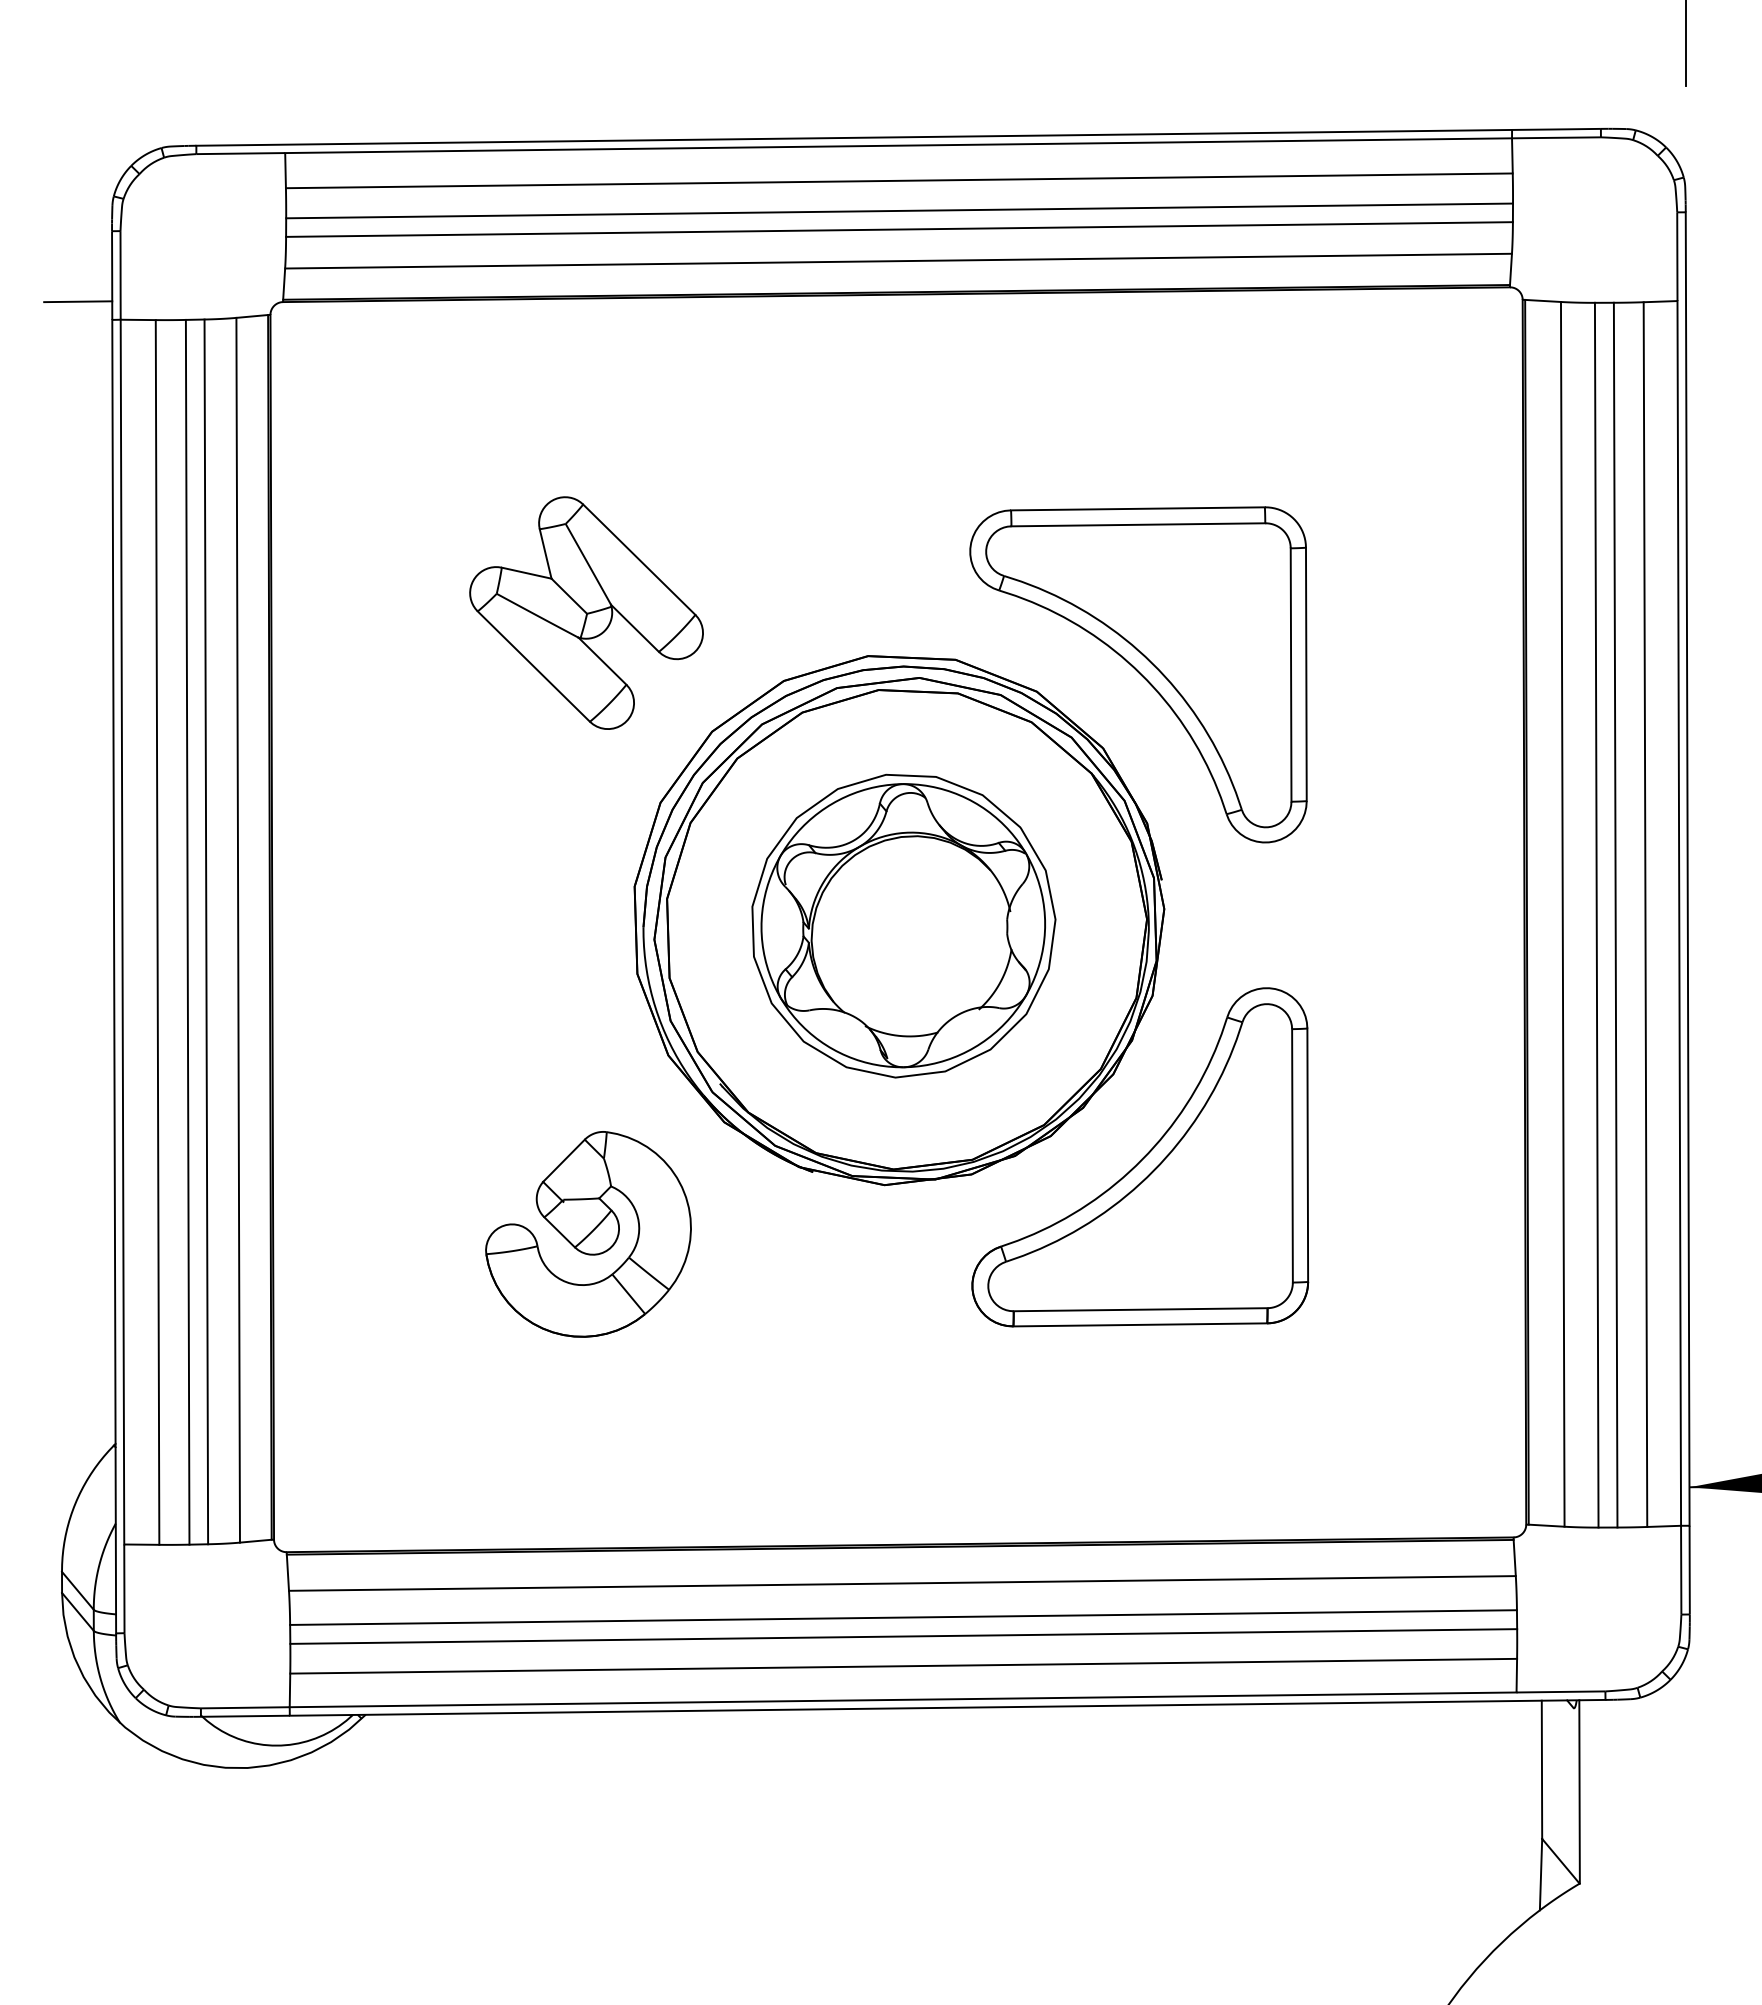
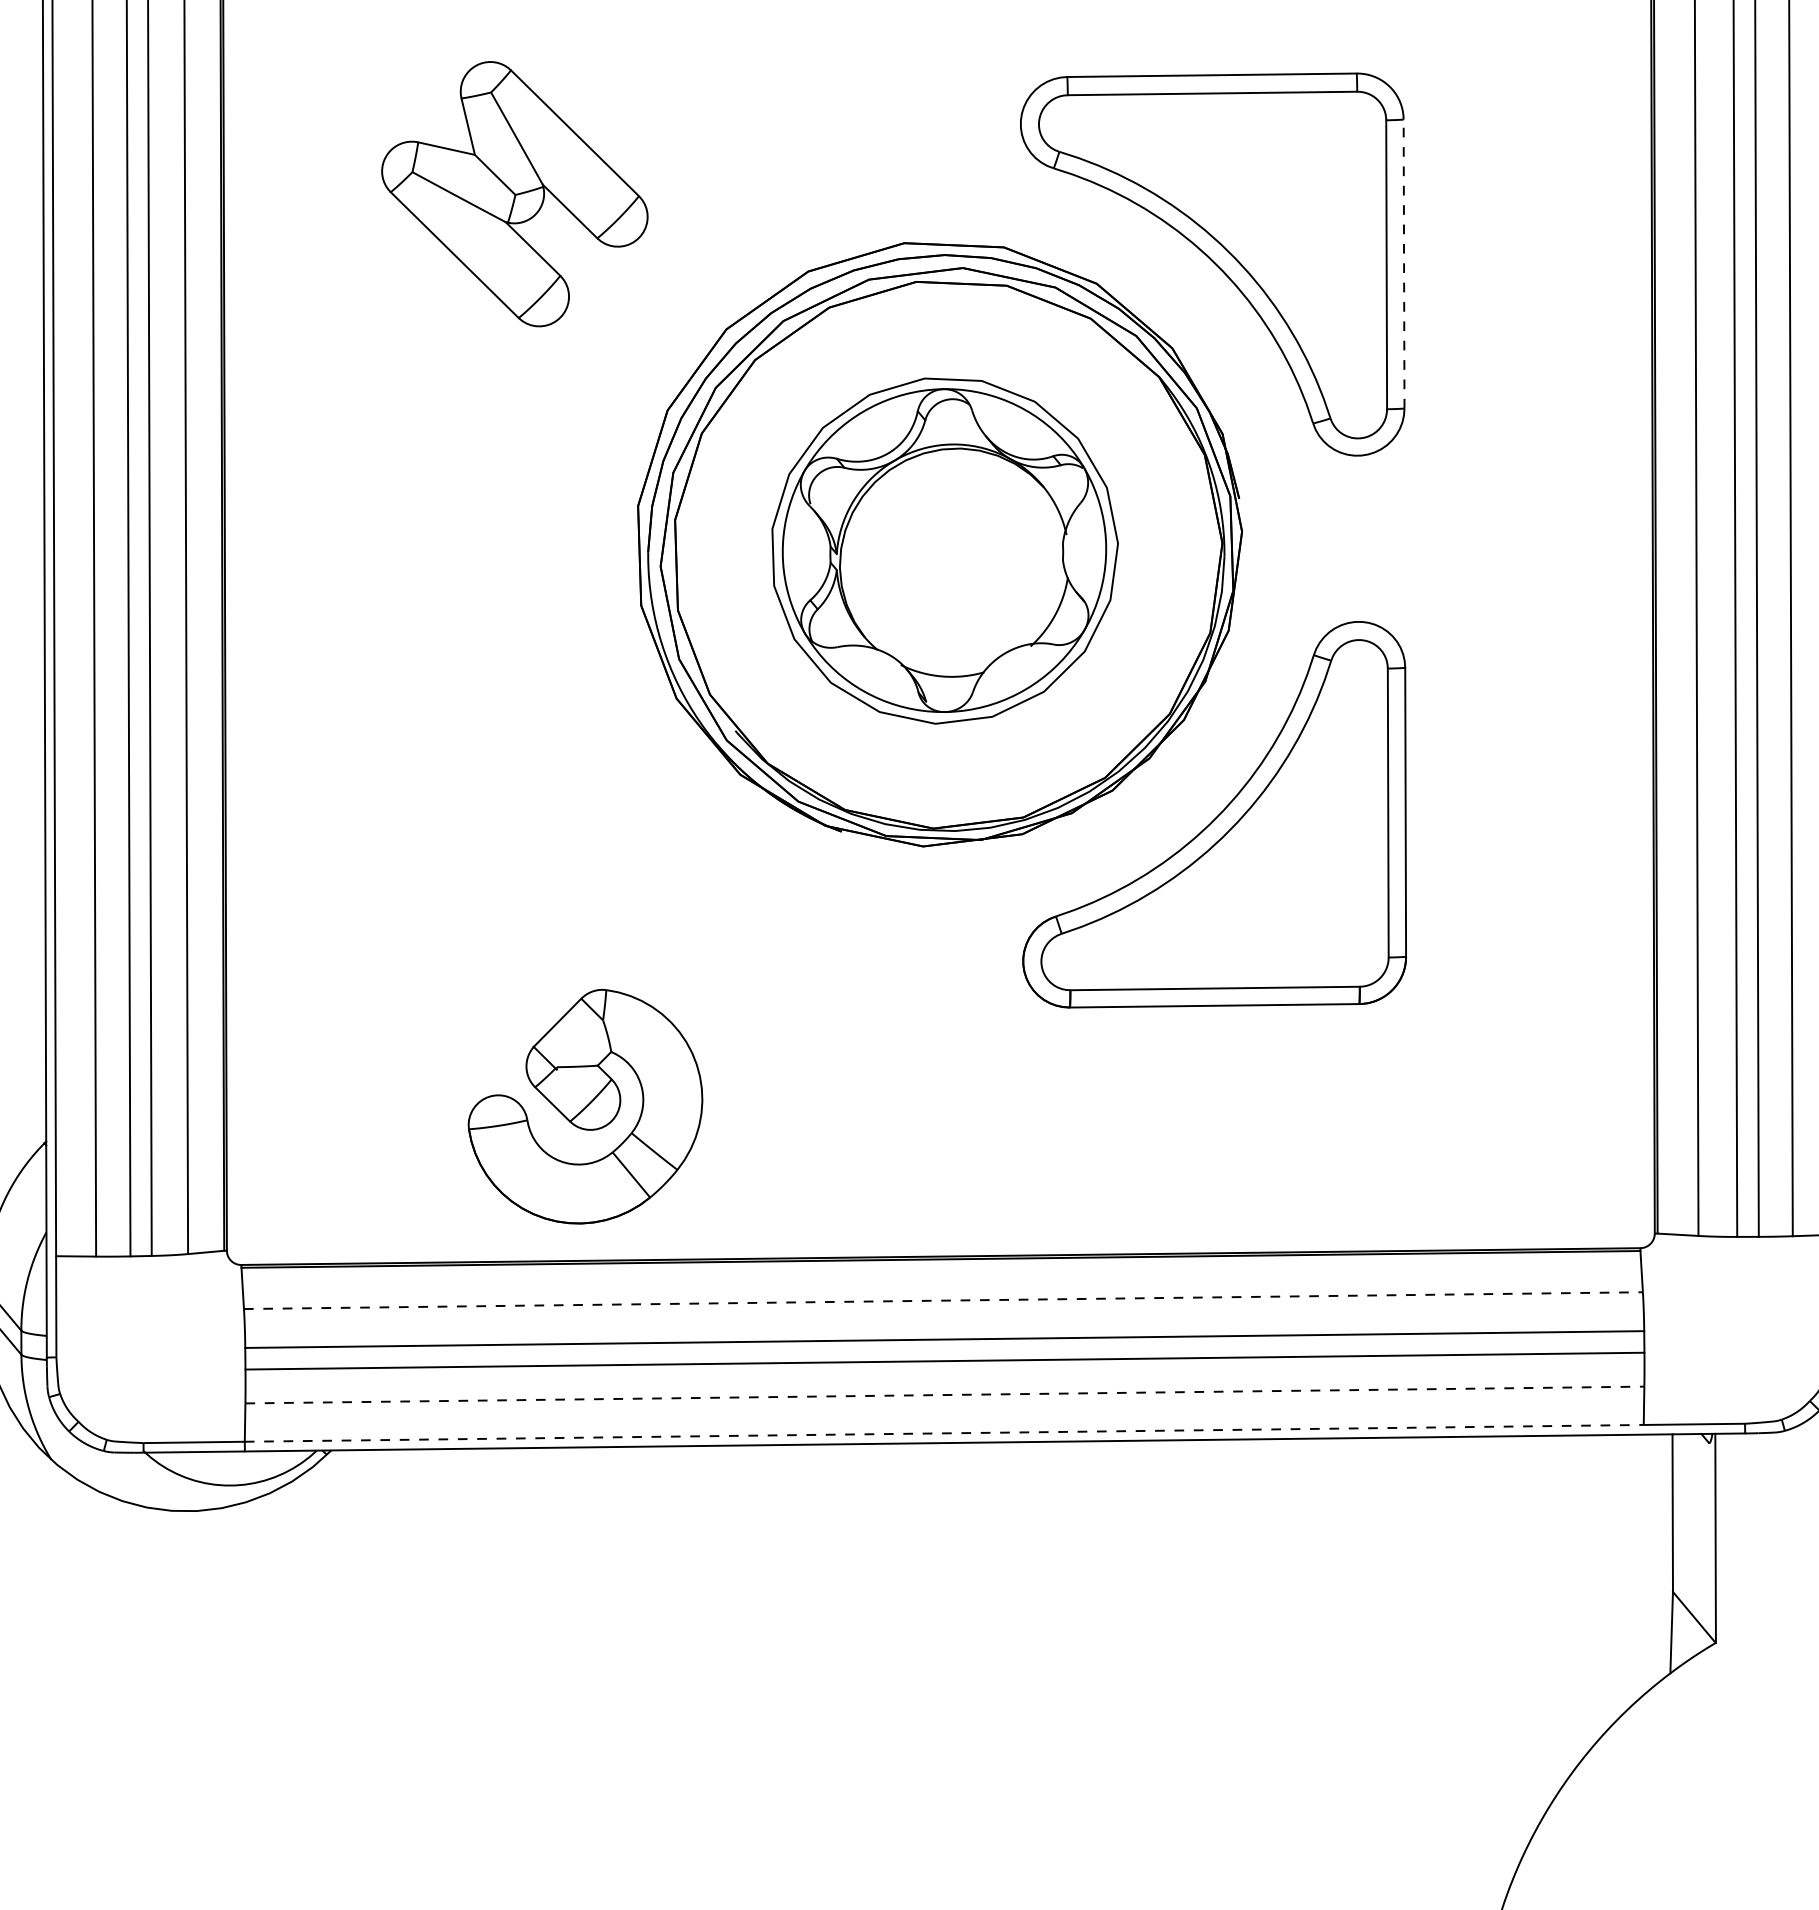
part: (586, 612) -> (514, 193), moved
line: (1306, 674) -> (1404, 264), solid -> dashed
part: (588, 1234) -> (585, 1106), moved
line: (902, 1583) -> (943, 1300), solid -> dashed
line: (904, 1666) -> (945, 1395), solid -> dashed
line: (903, 1699) -> (944, 1432), solid -> dashed

